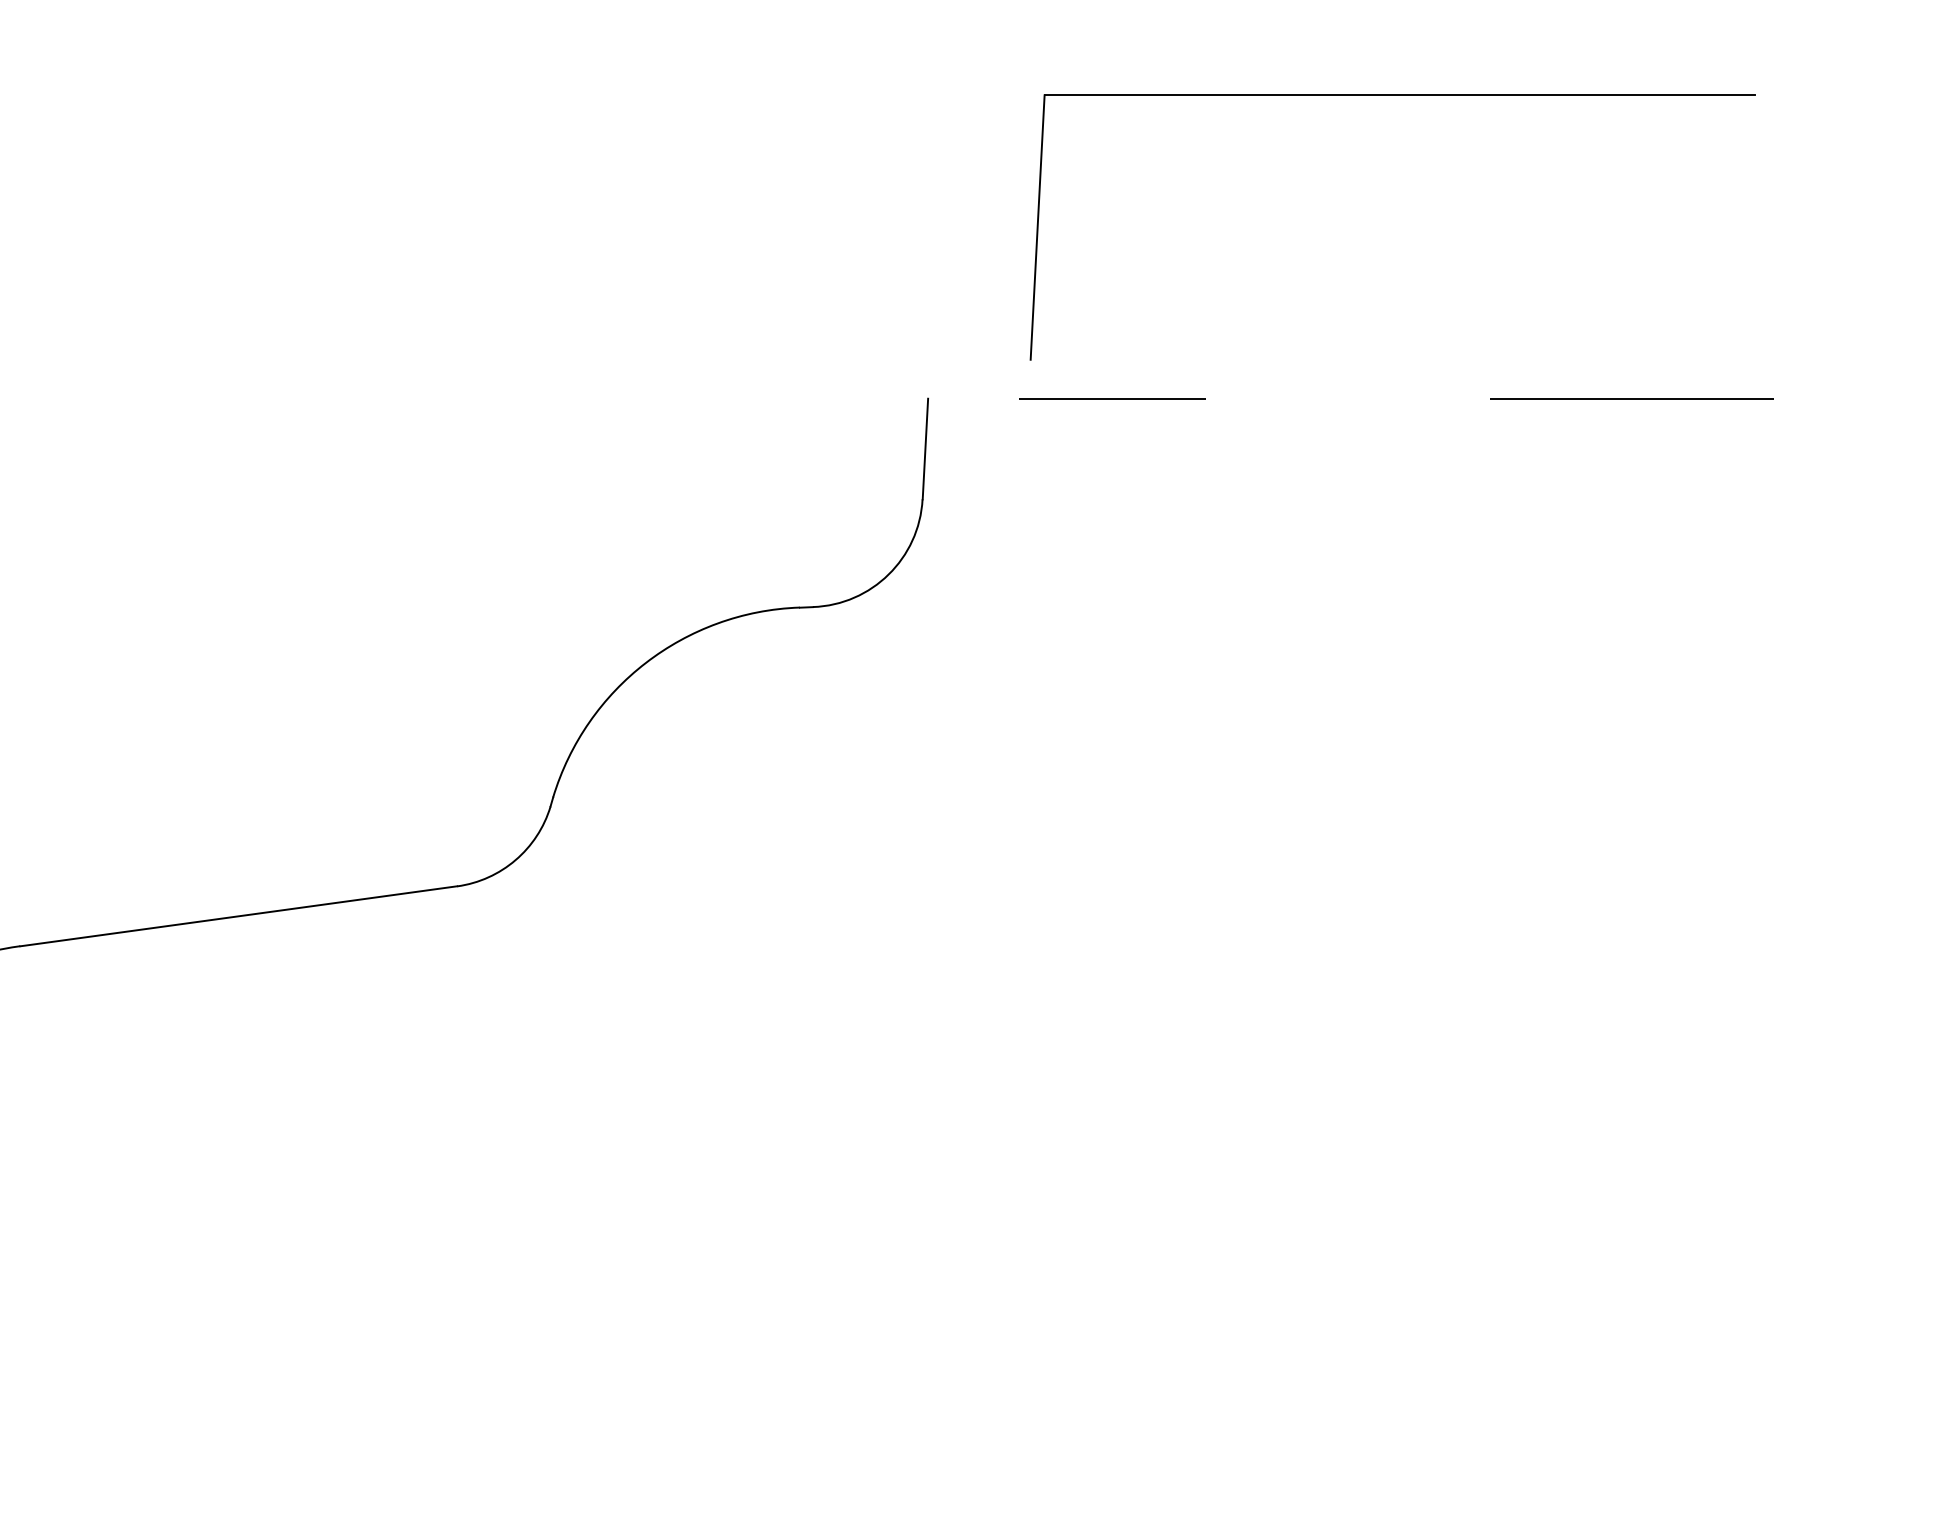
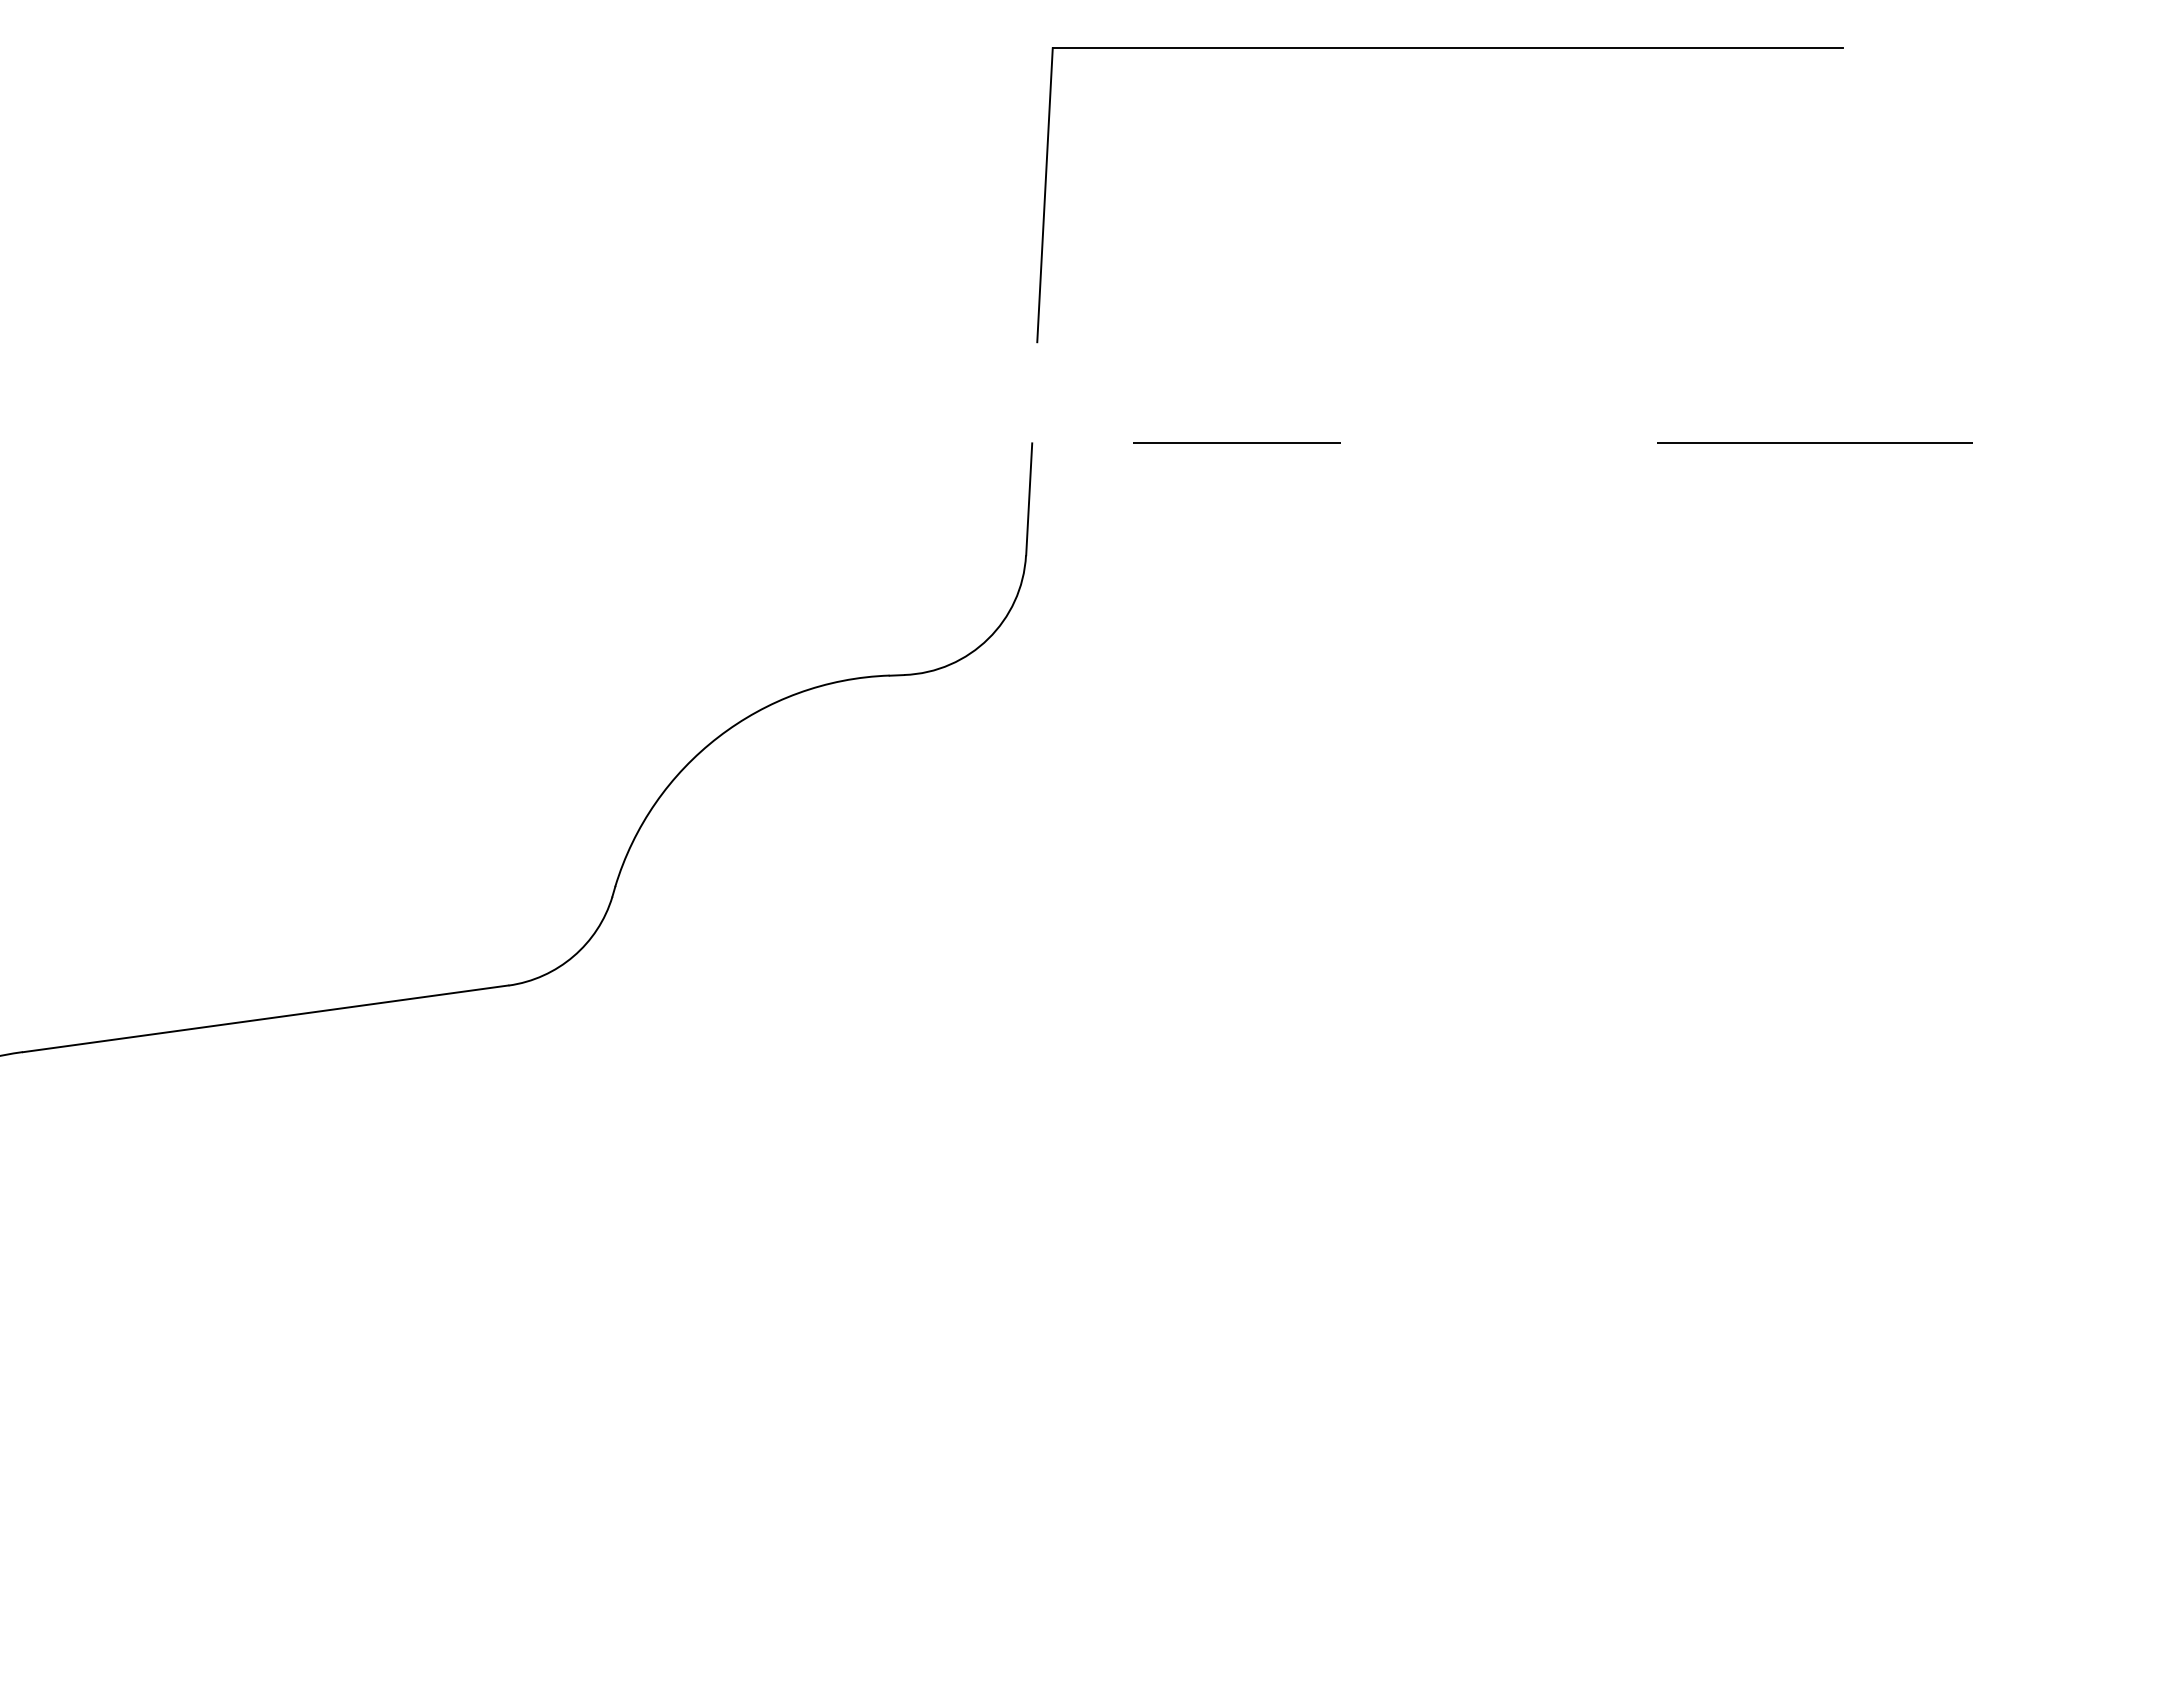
part: (1392, 95) -> (1439, 48), moved

